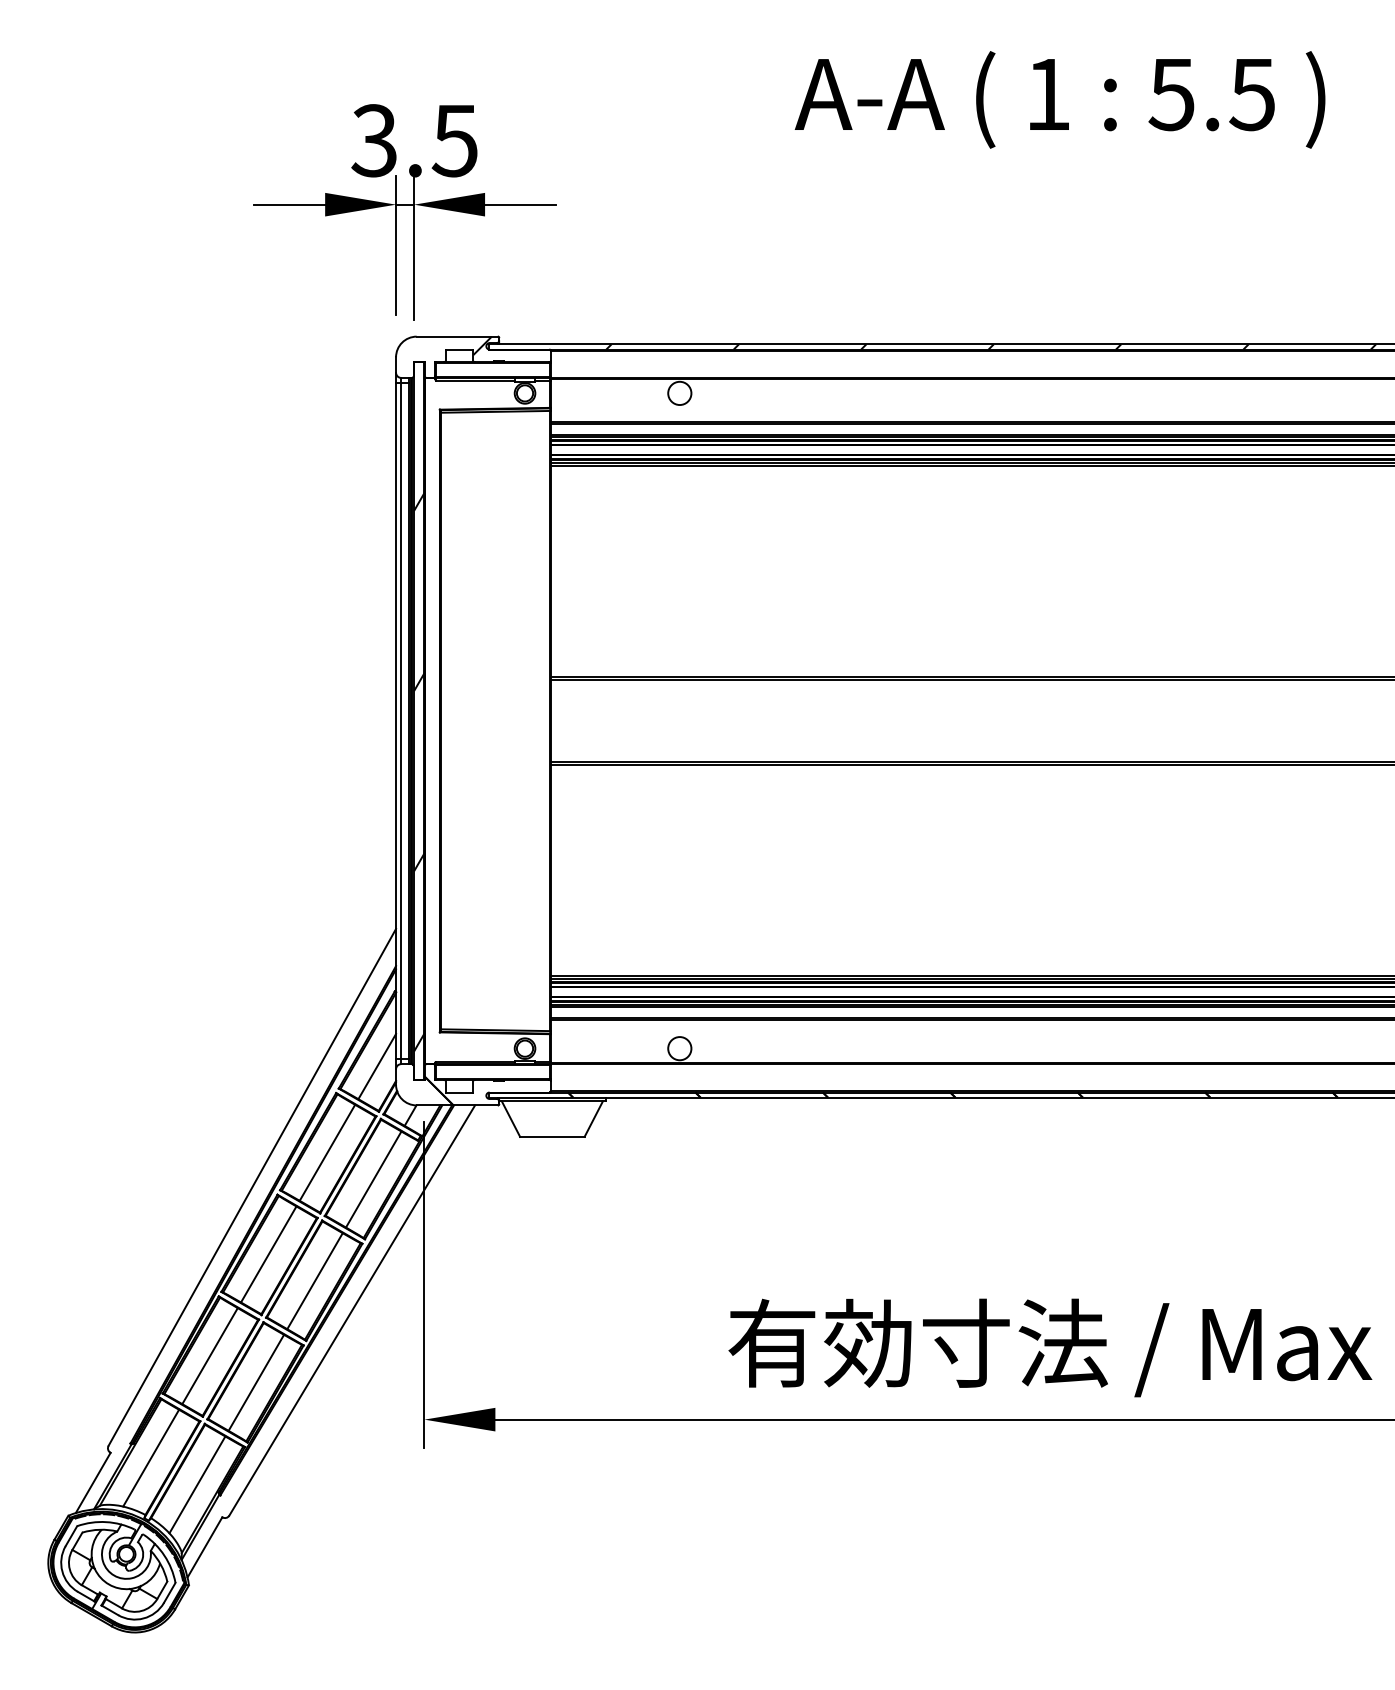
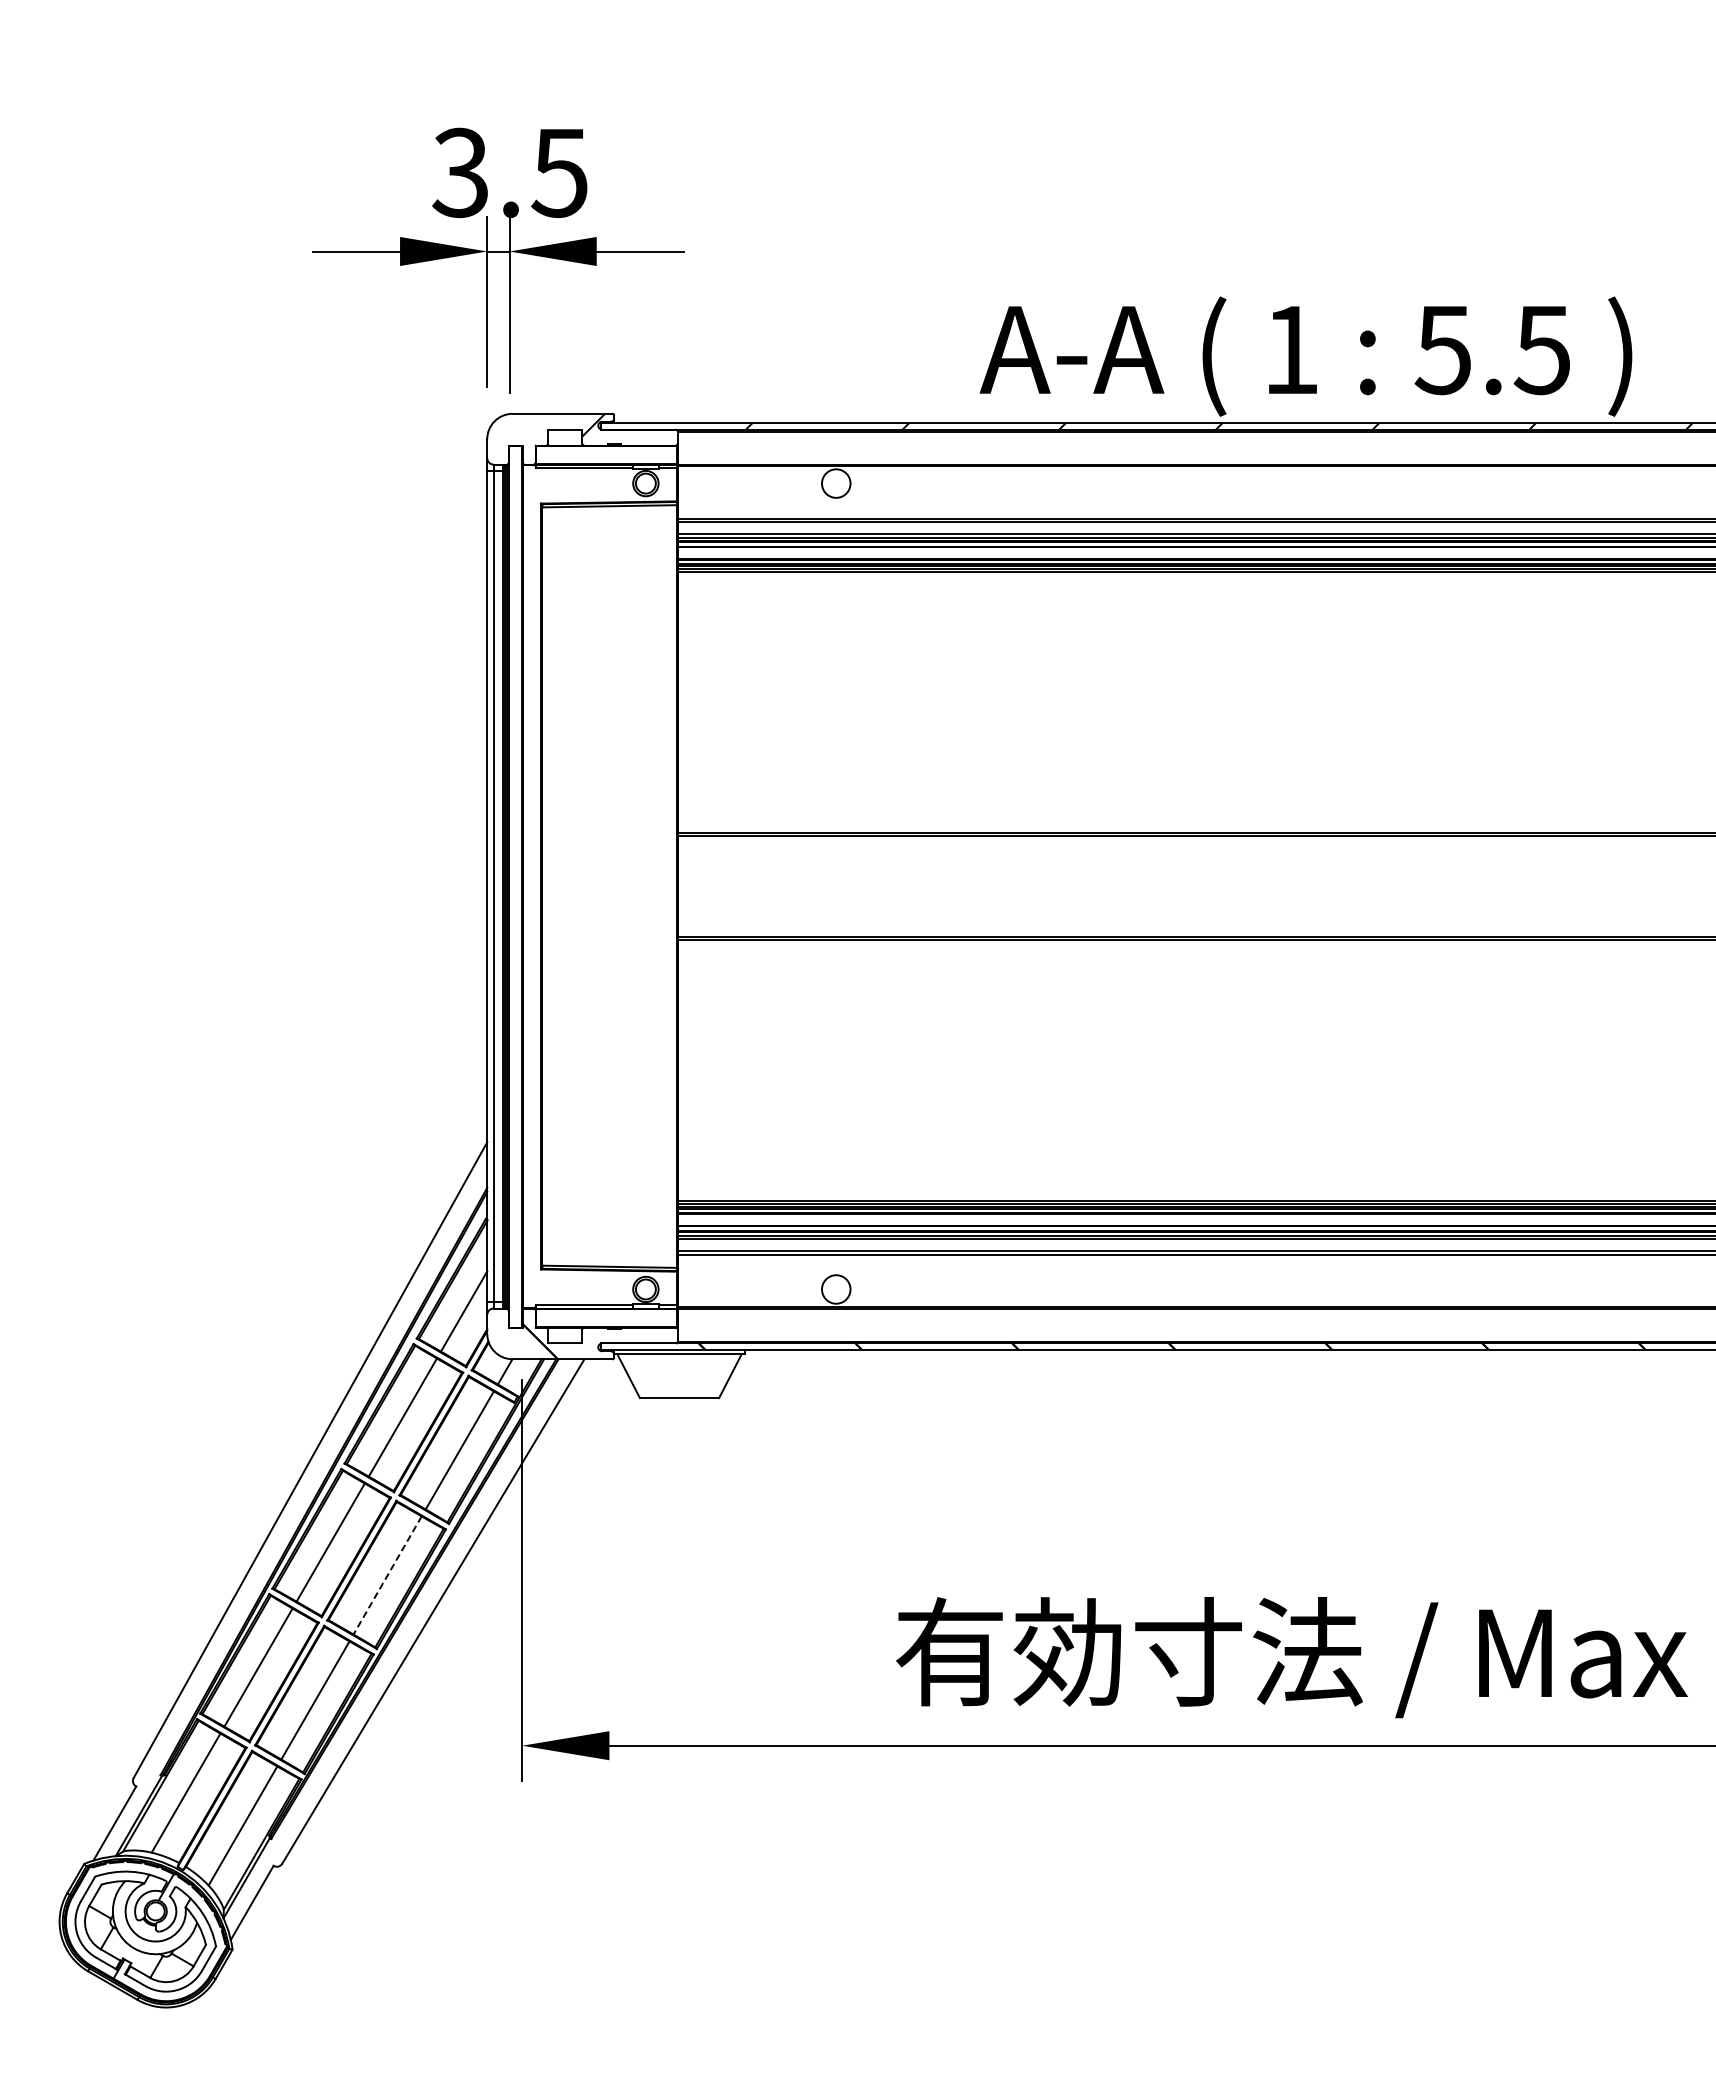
text: (1059, 99) -> (1305, 356), moved
hatch: (419, 772) -> (515, 949), removed
line: (314, 1281) -> (387, 1575), solid -> dashed

